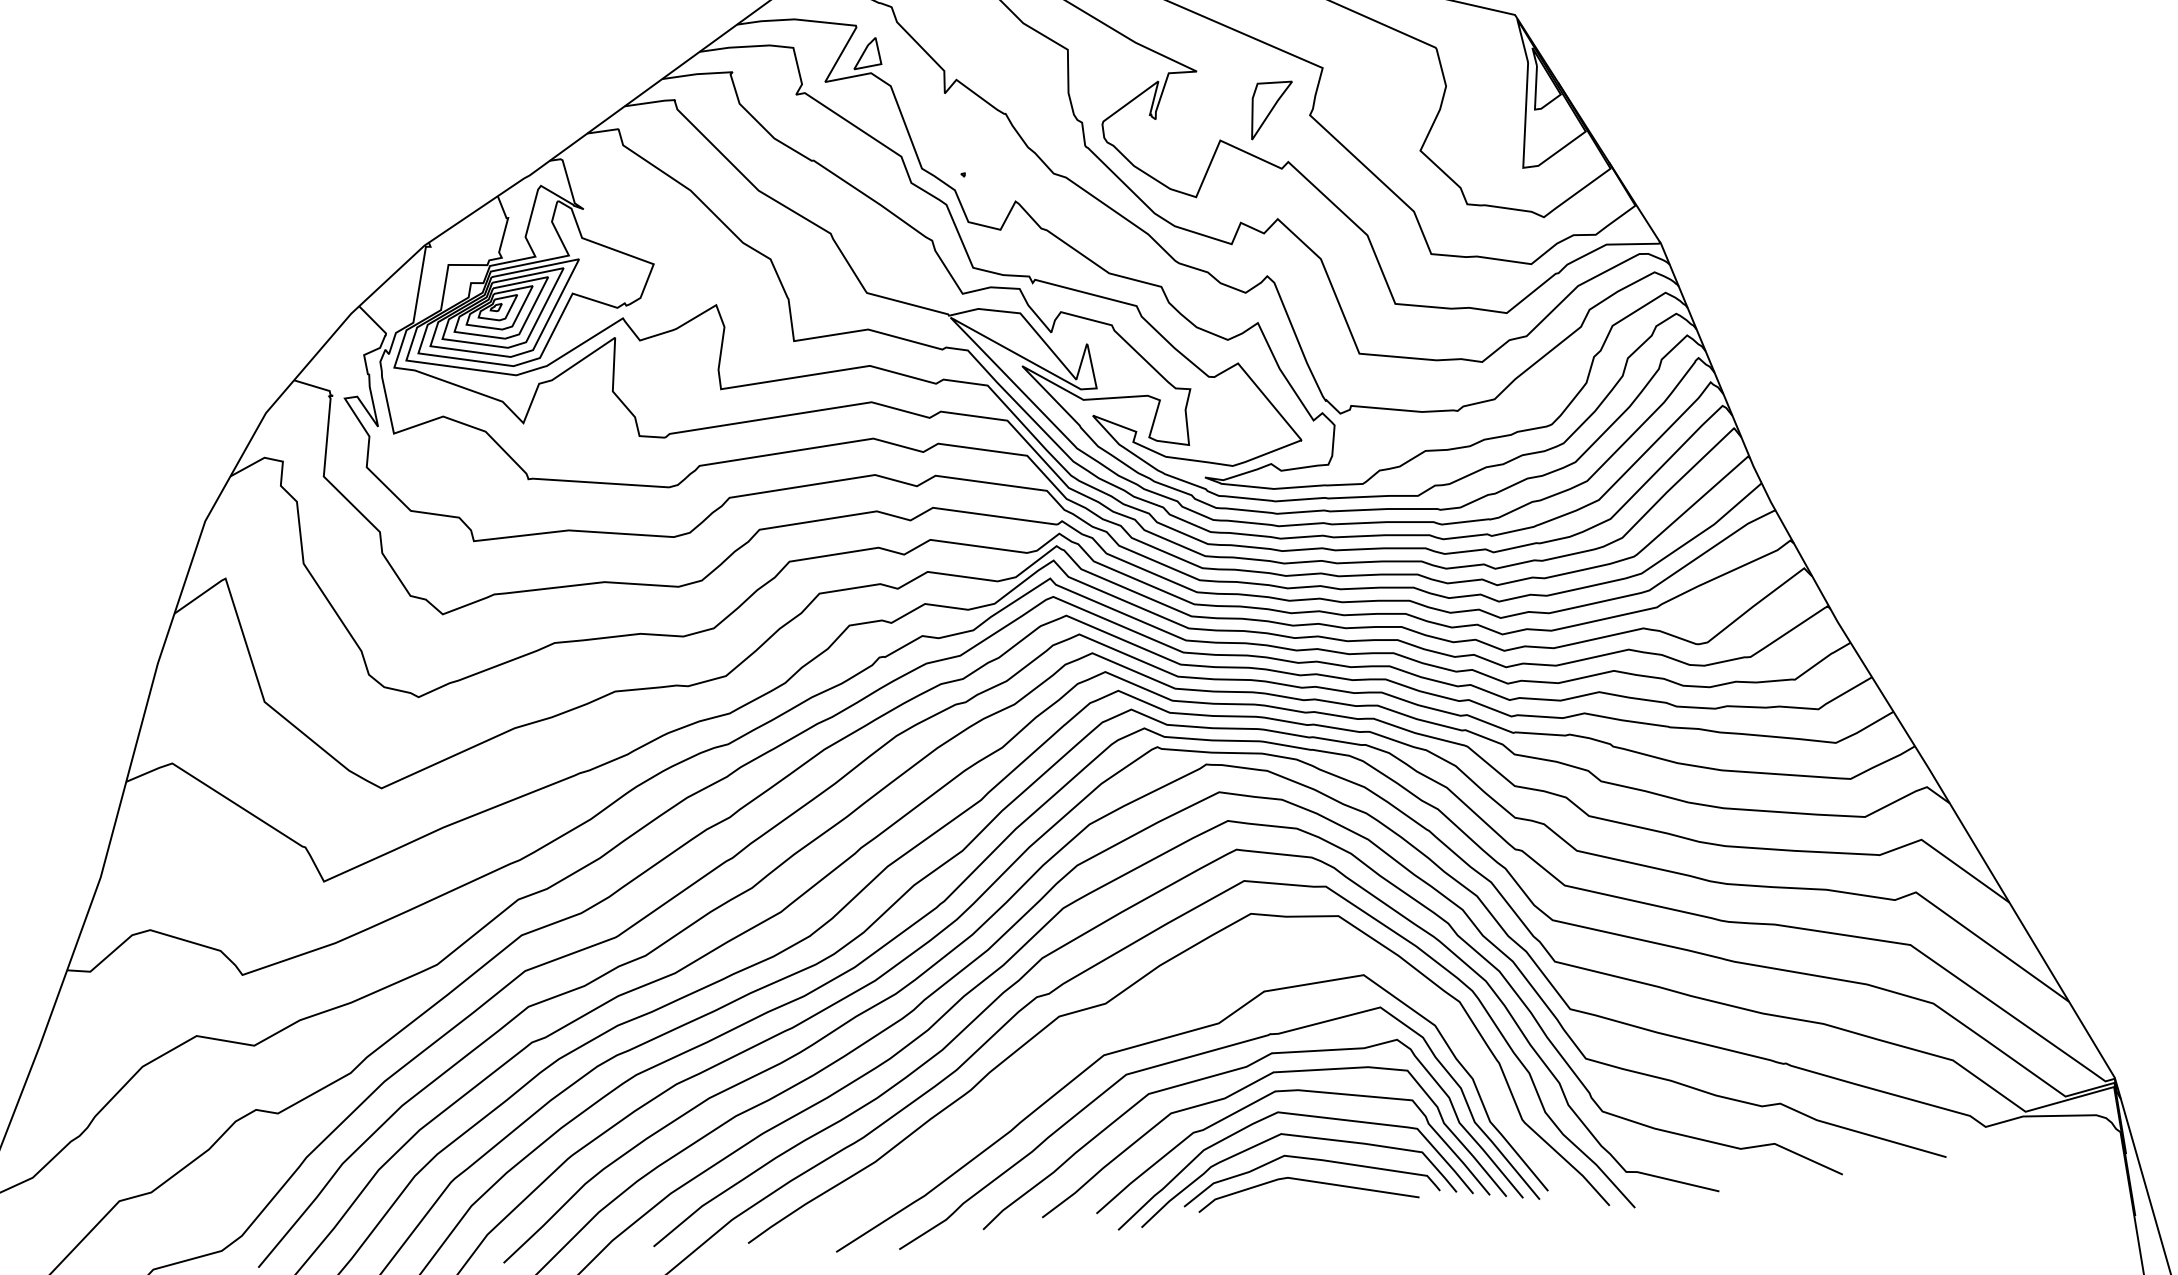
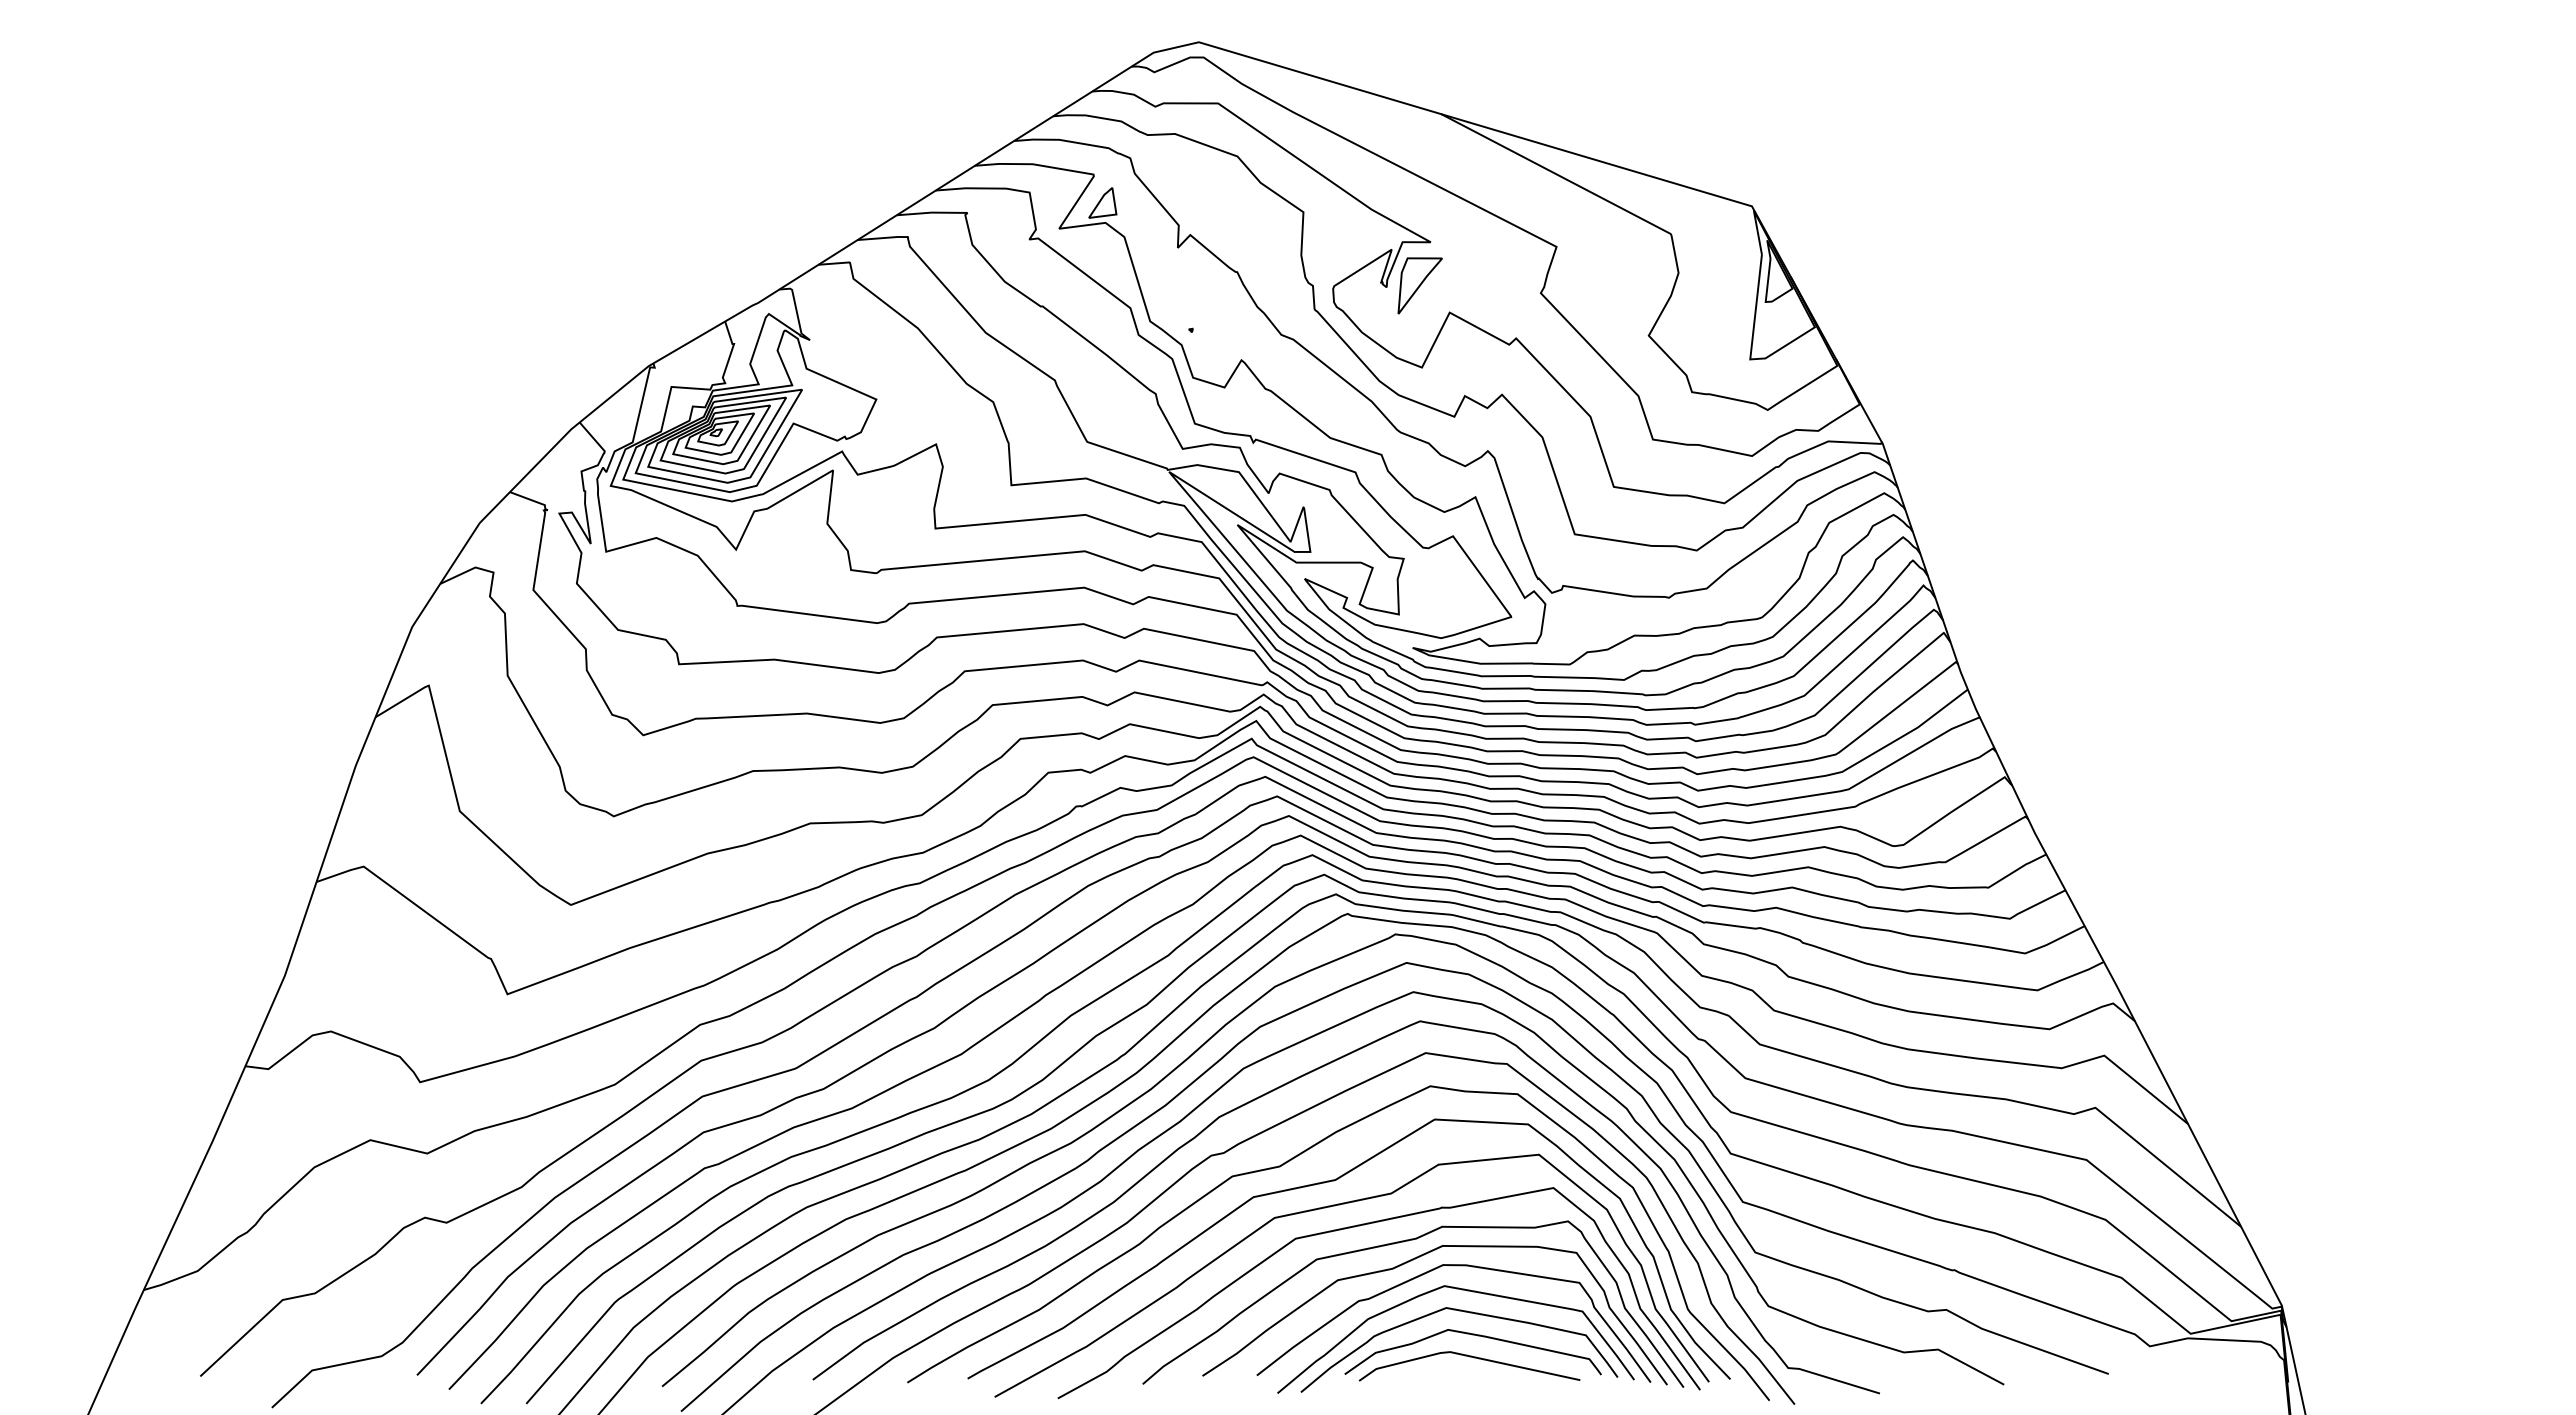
part: (1271, 110) -> (1419, 285), moved
curve: (1161, 1015) -> (1334, 1181), added

